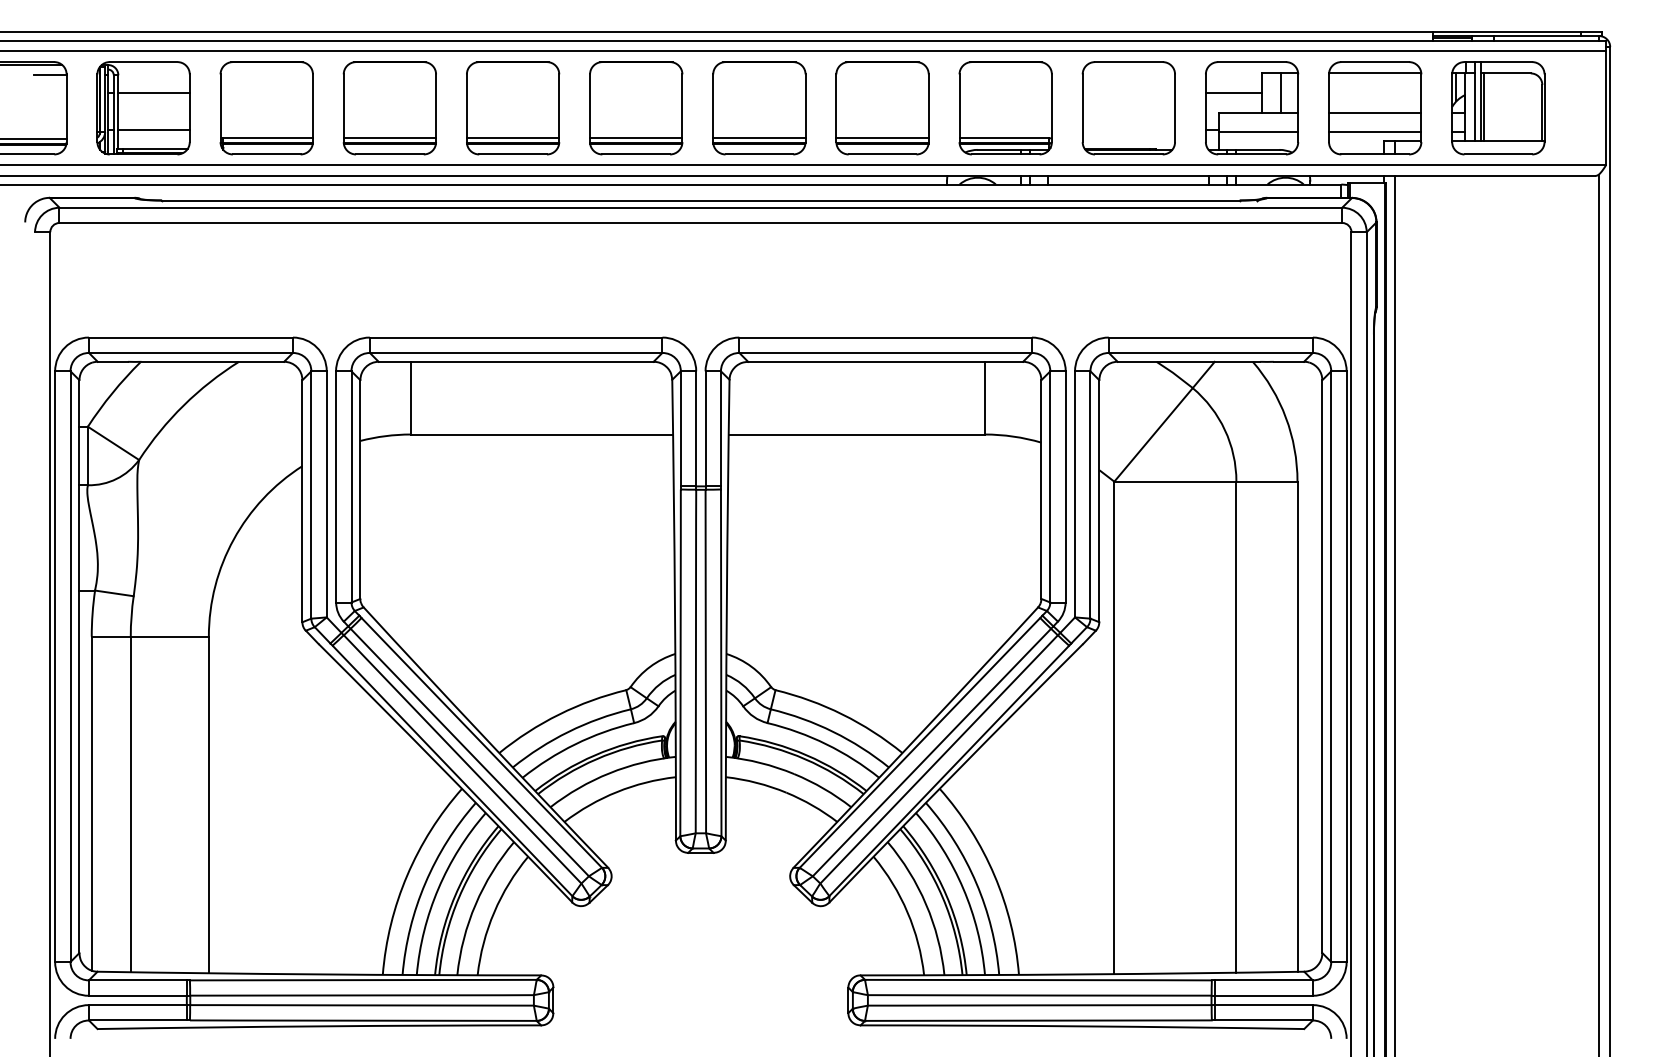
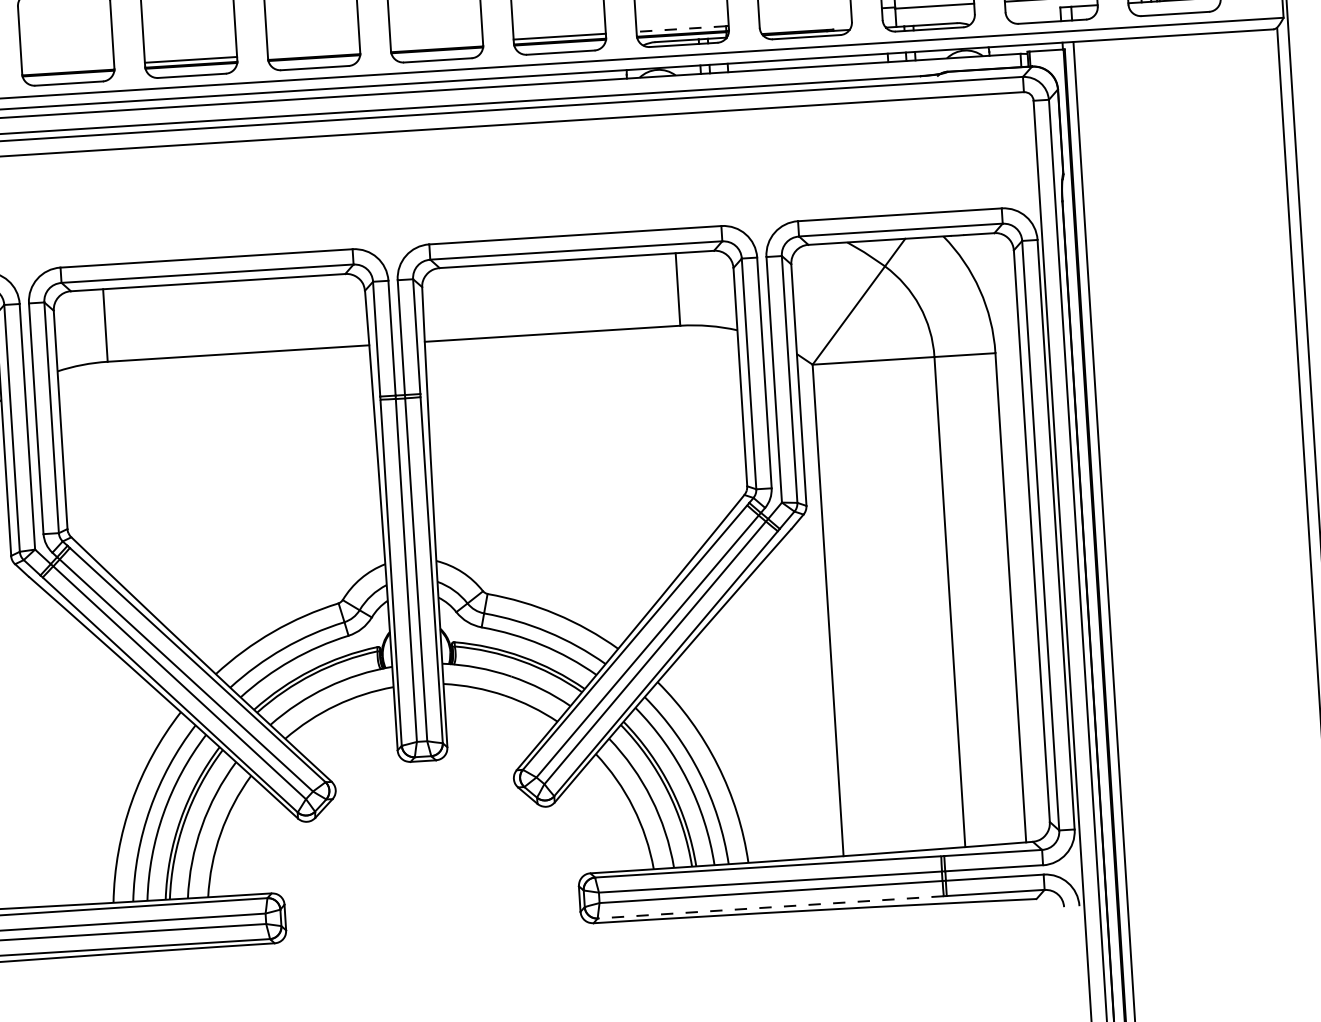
line: (389, 138) -> (67, 67), removed
line: (636, 138) -> (314, 52), removed
line: (759, 138) -> (436, 44), removed
line: (1004, 138) -> (681, 29), solid -> dashed
line: (1037, 1020) -> (769, 907), solid -> dashed

